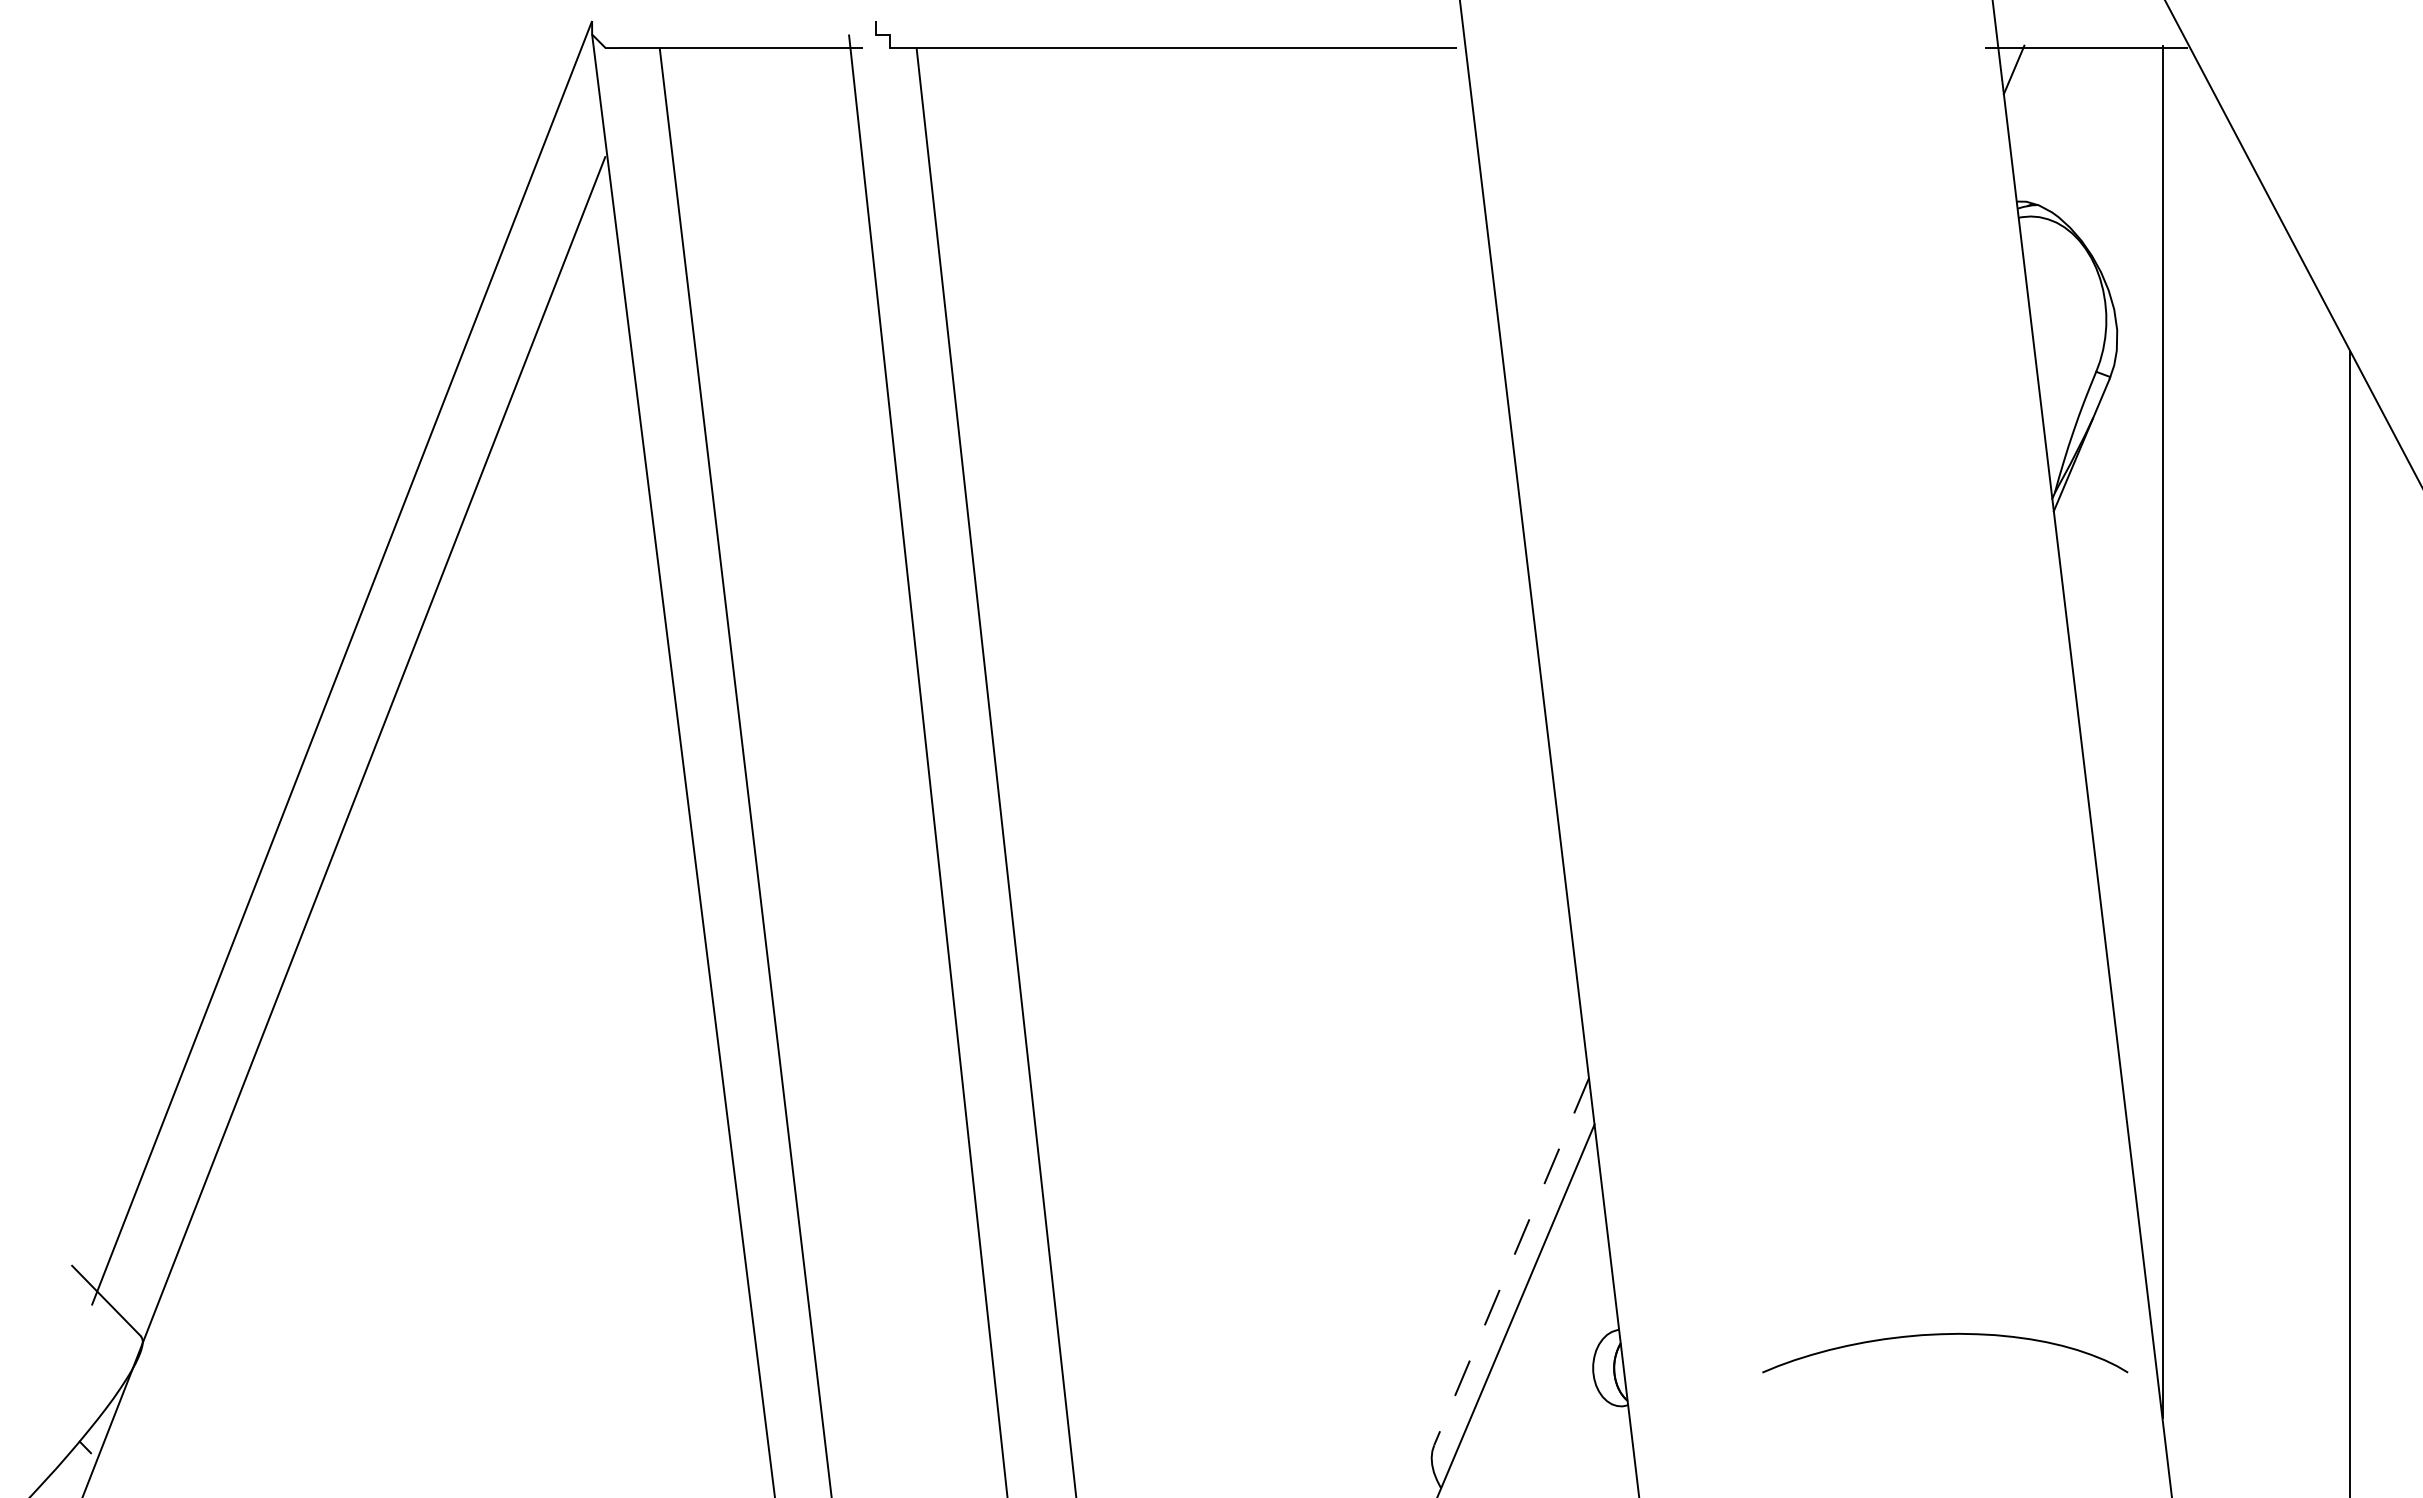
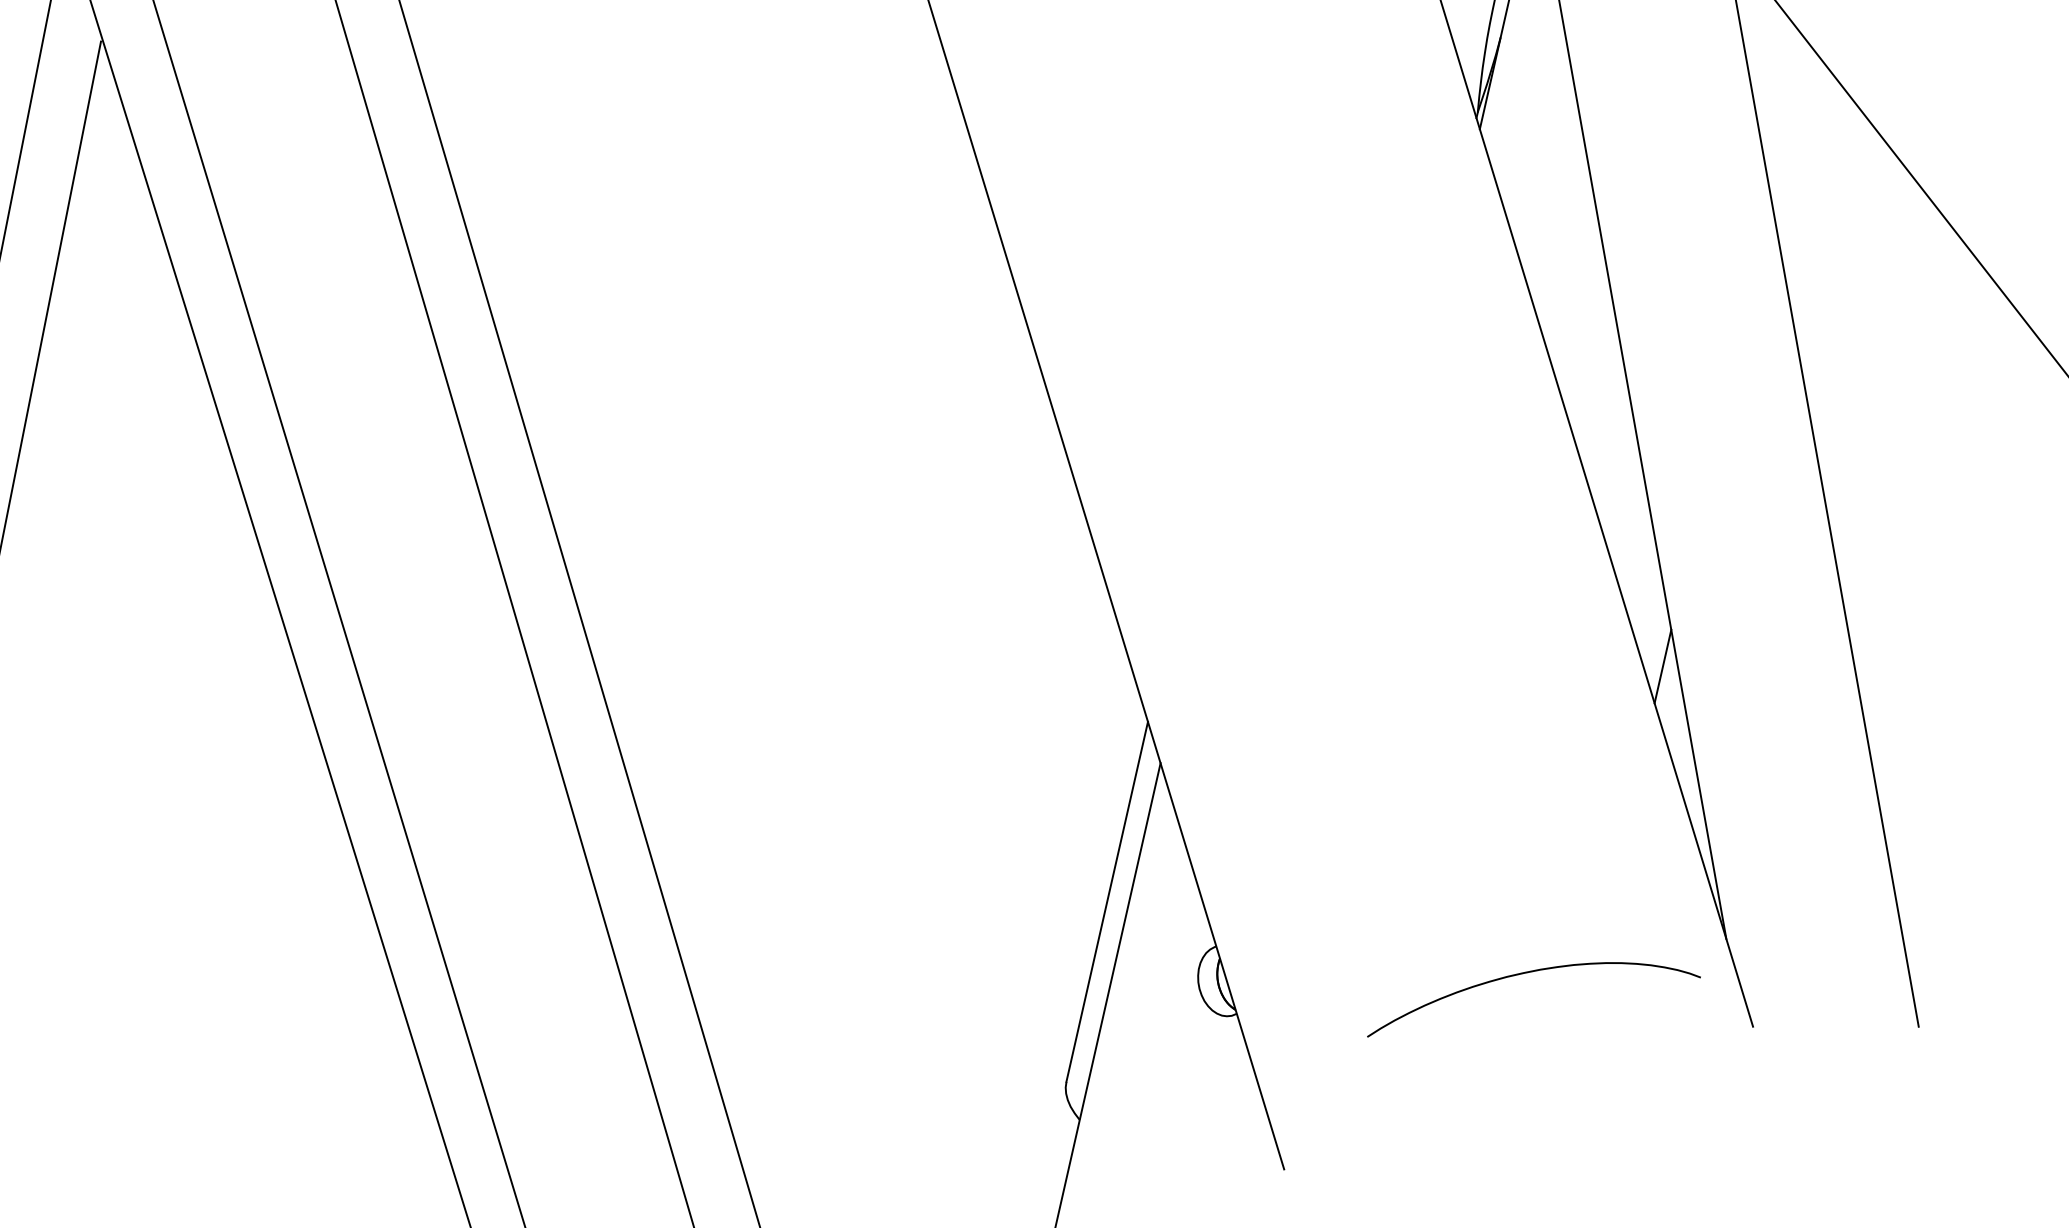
line: (2146, 1116) -> (1662, 666), added
line: (1511, 1262) -> (1107, 902), dashed -> solid
curve: (1943, 1335) -> (1526, 973), moved

